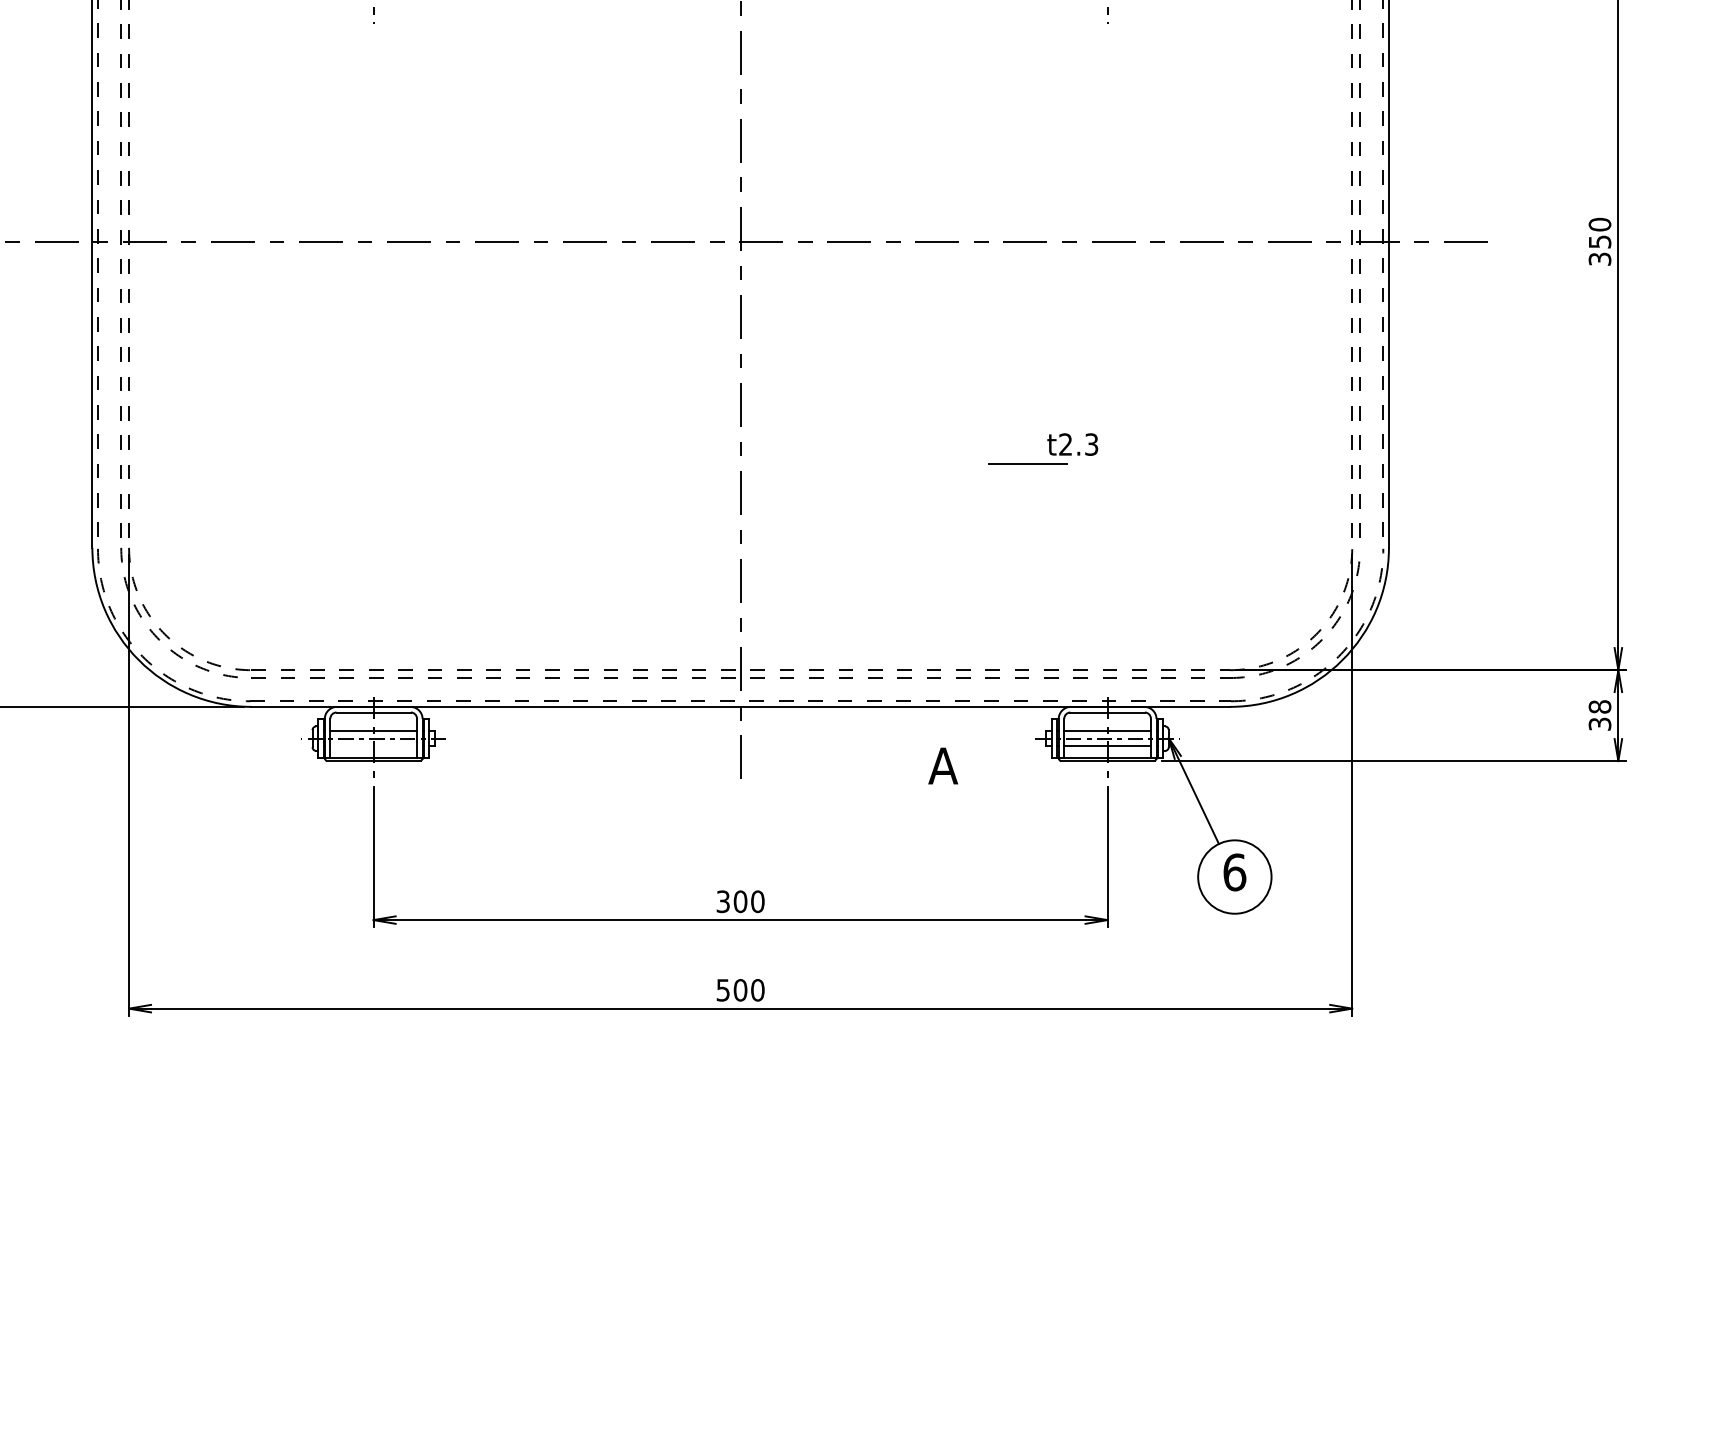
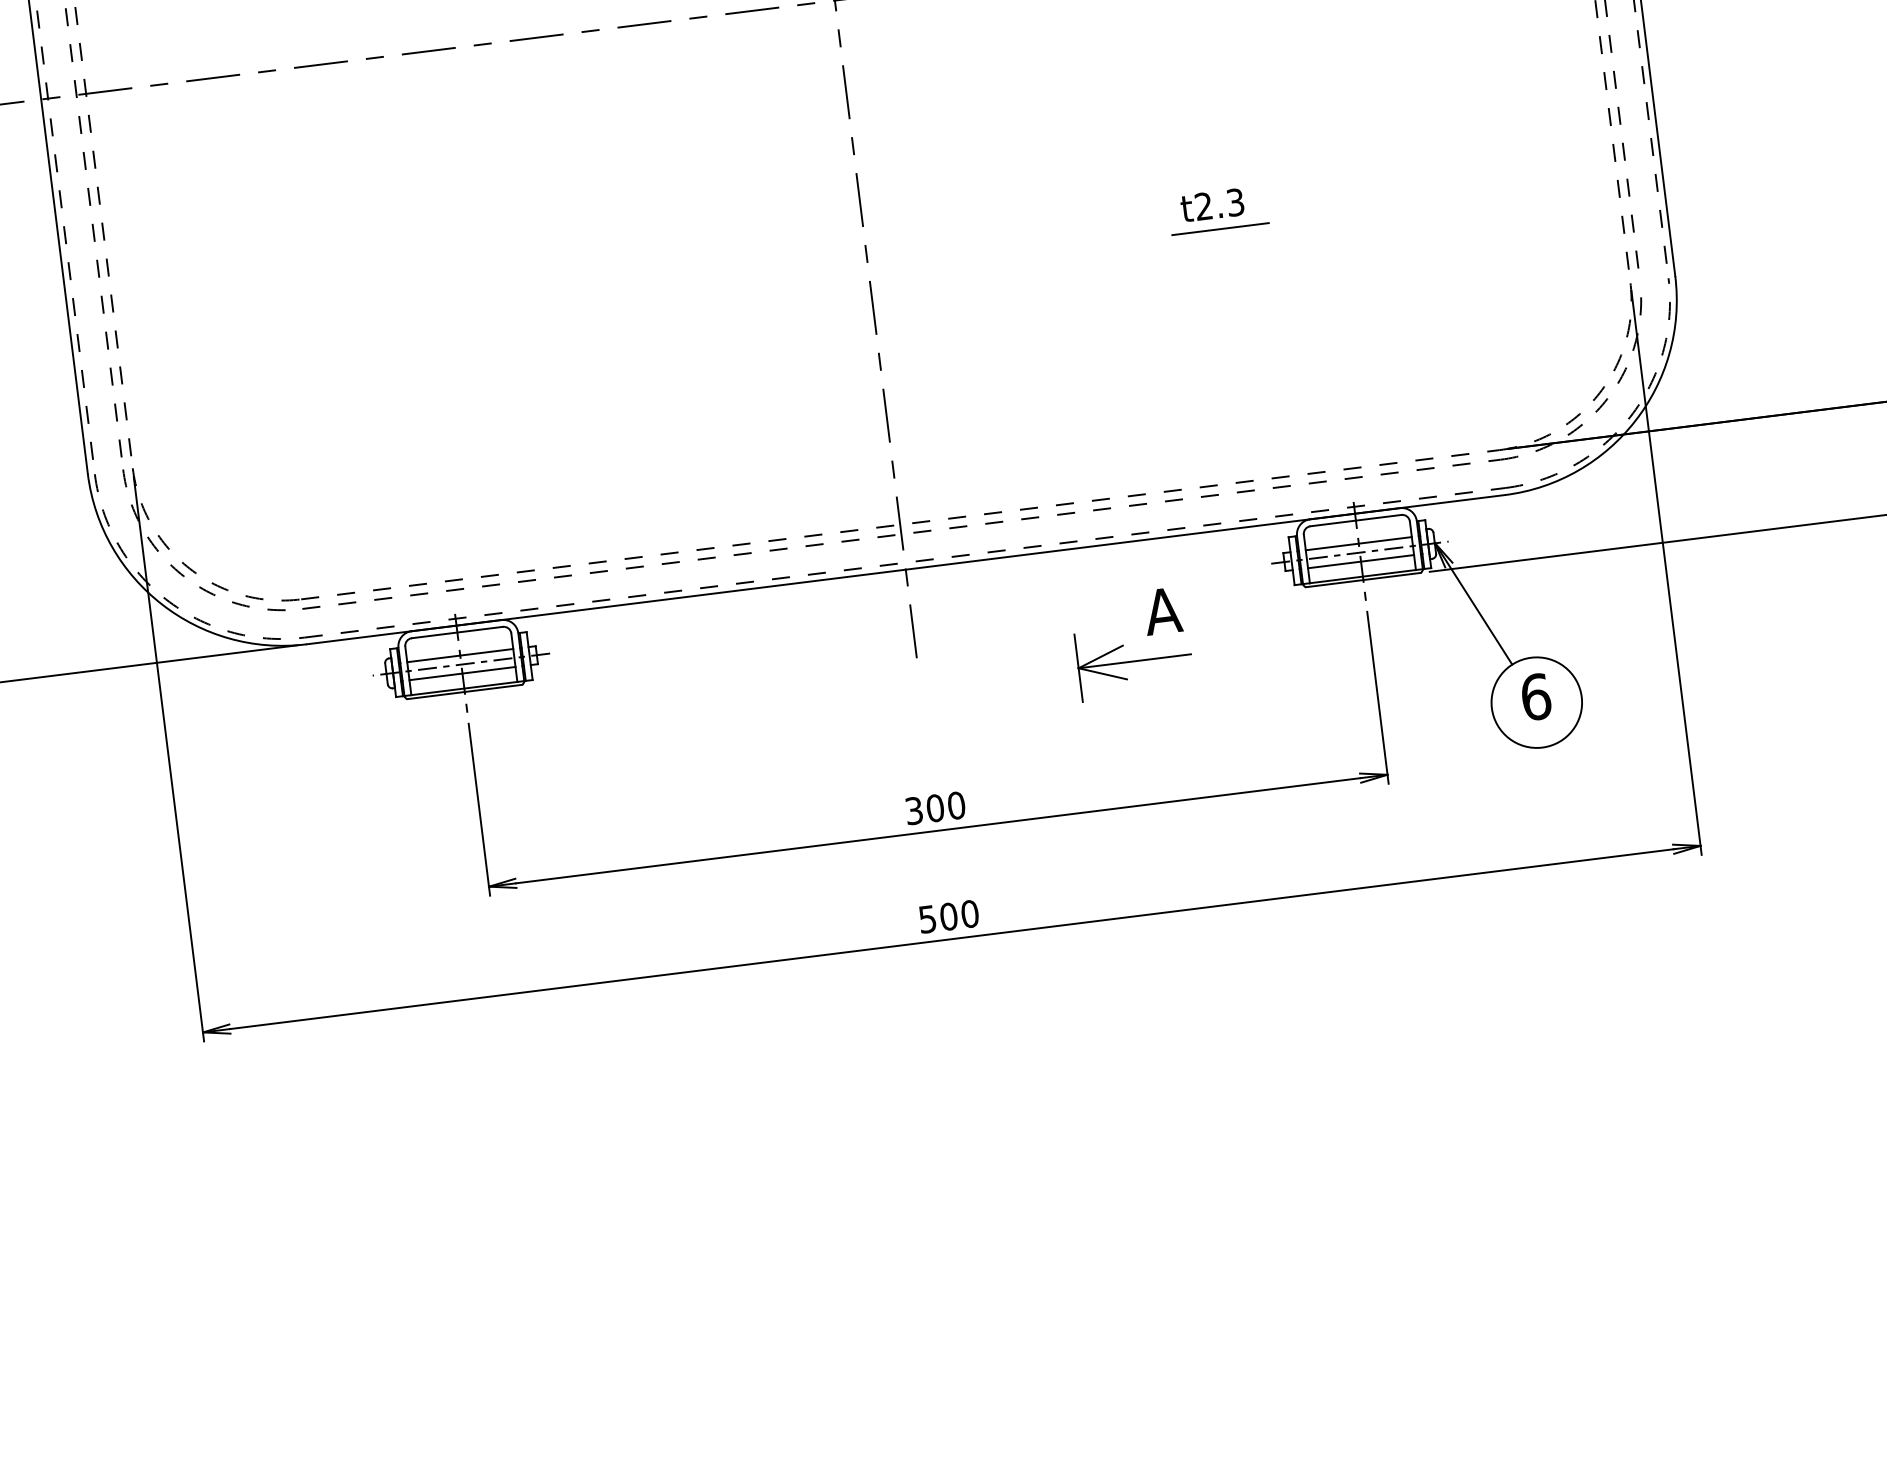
text: (1072, 444) -> (1212, 205), moved
line: (373, 746) -> (462, 674), added
part: (915, 803) -> (1134, 661), added

